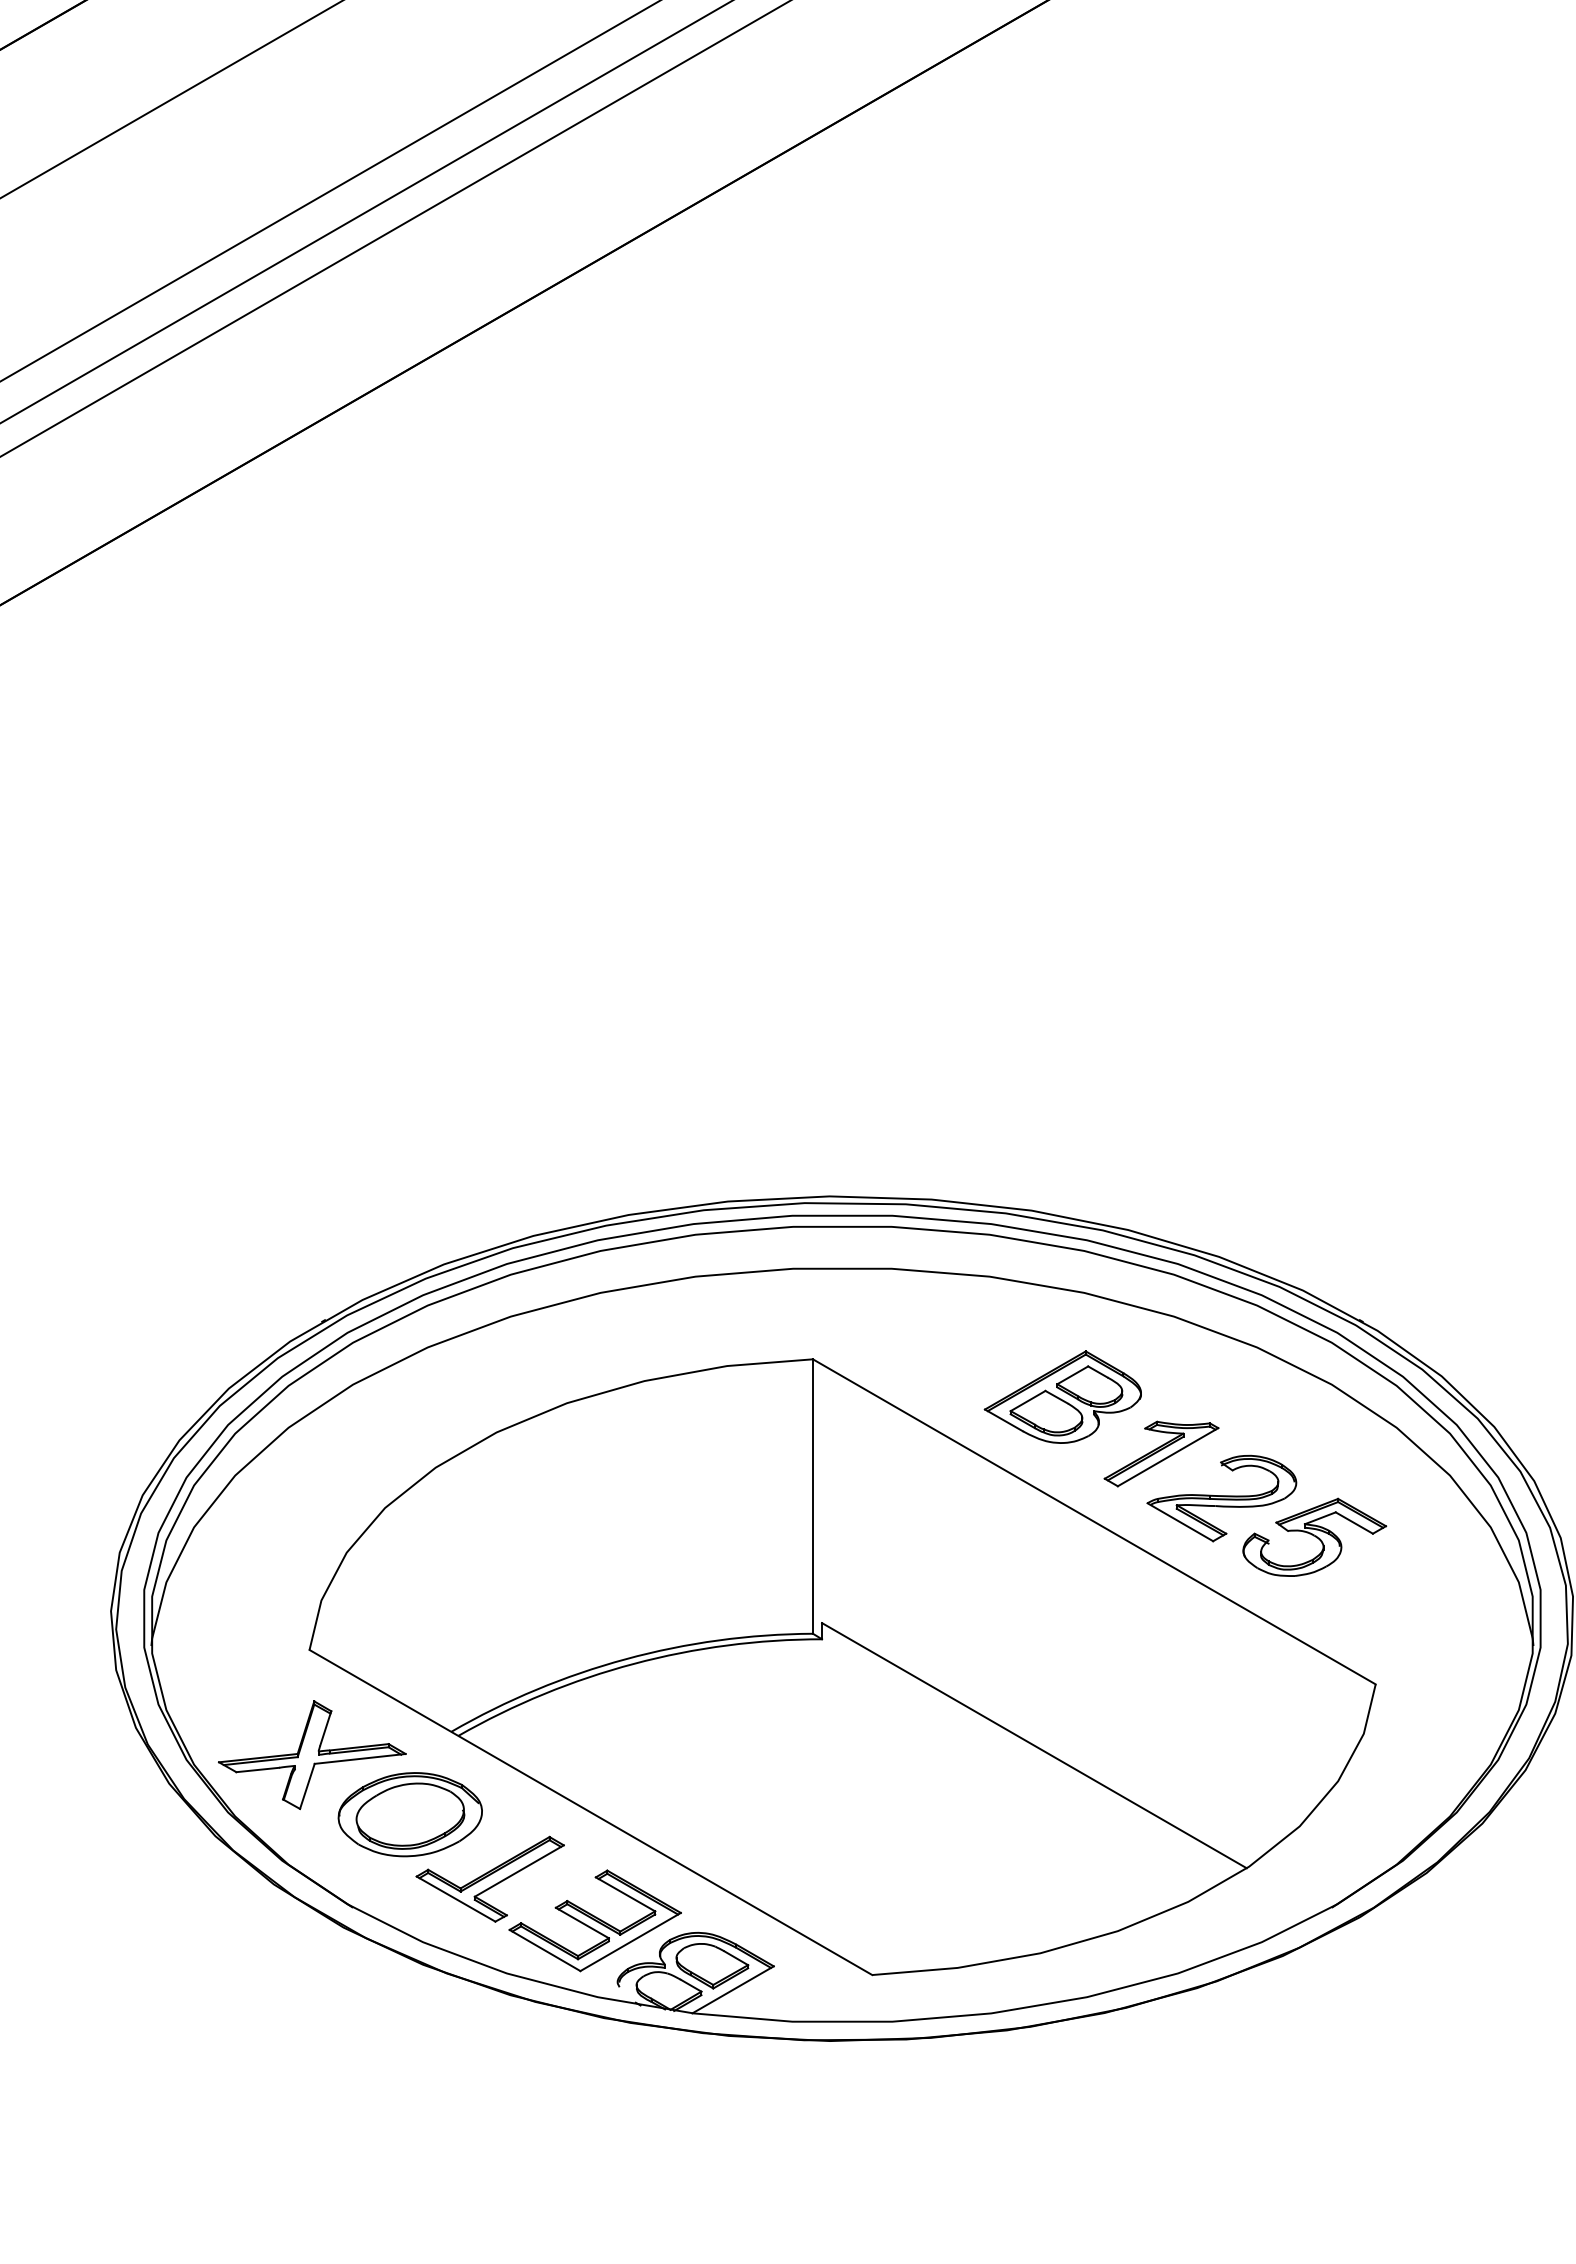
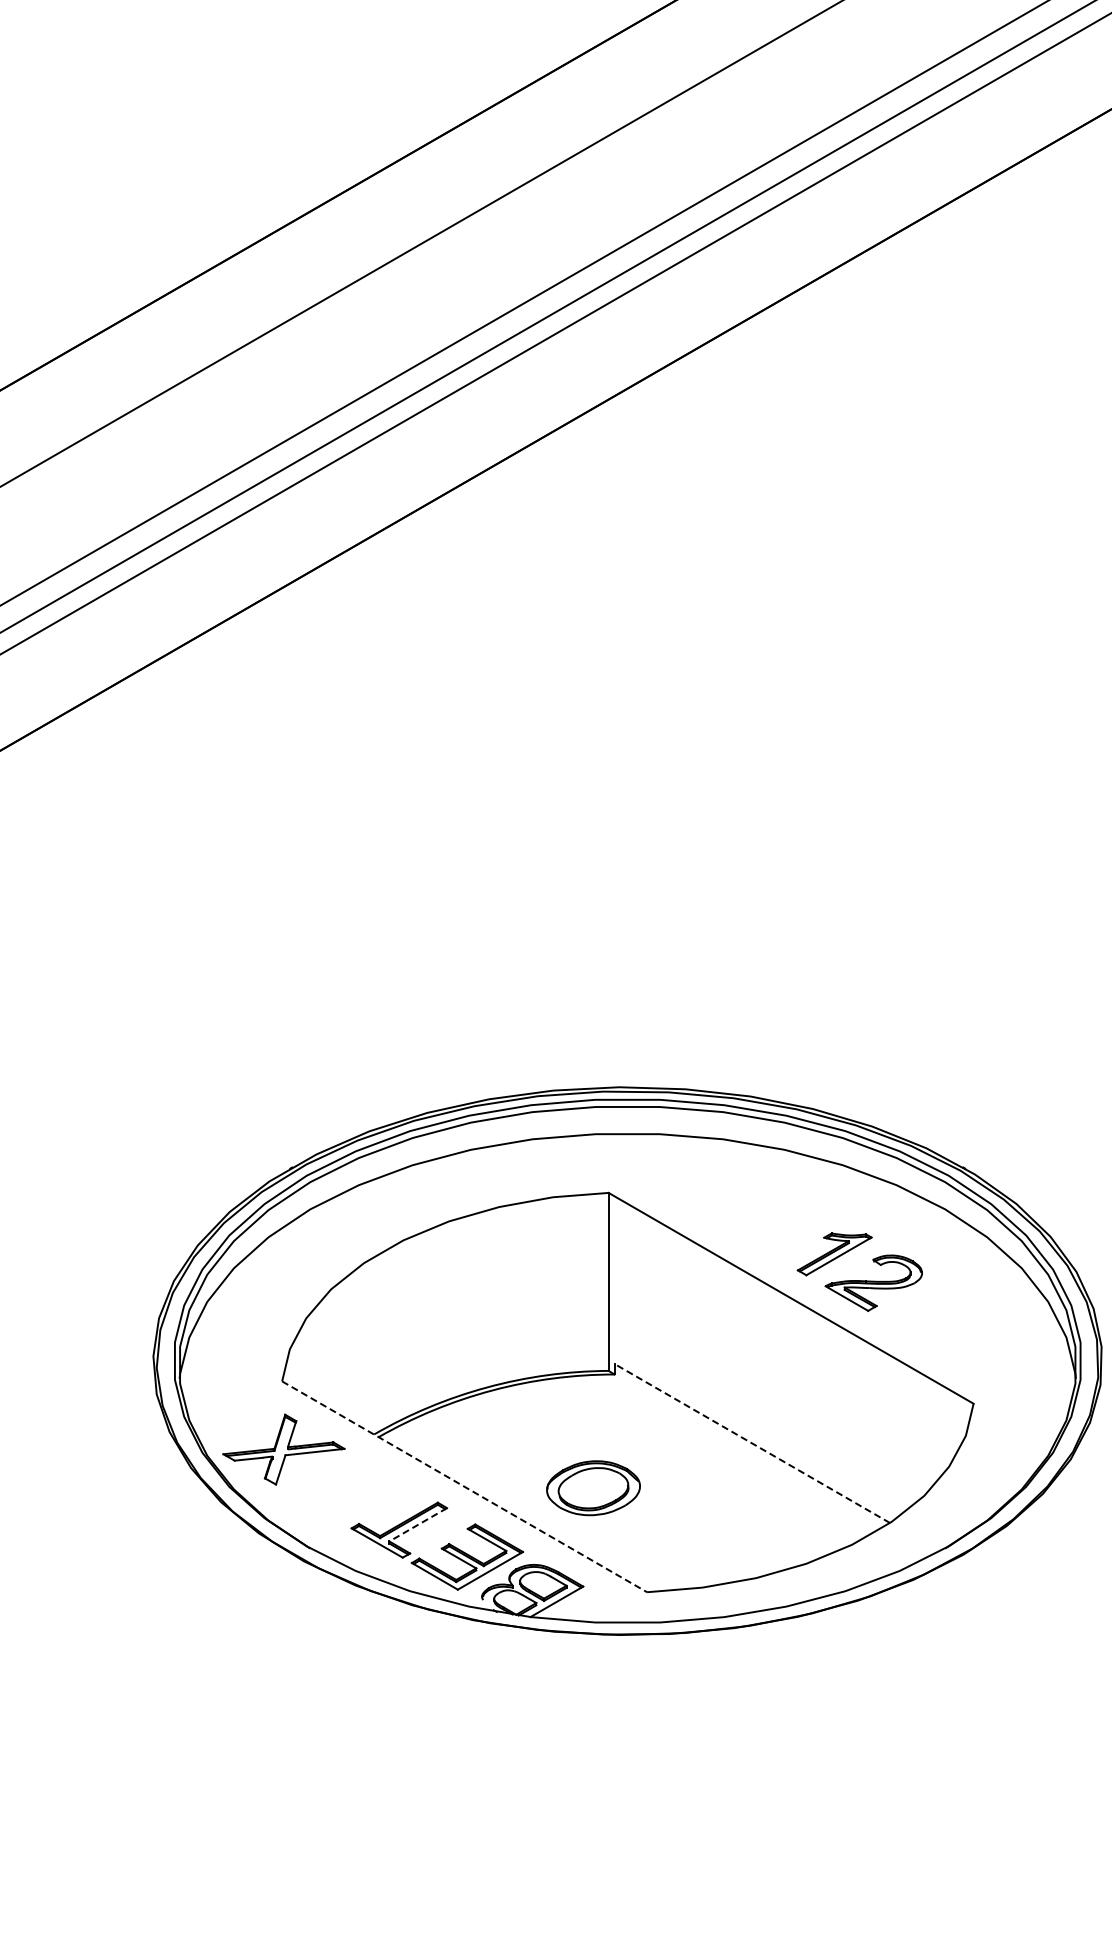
part: (1062, 1397) -> (770, 1217), removed
part: (1313, 1537) -> (933, 1308), removed
line: (1033, 1745) -> (751, 1443), solid -> dashed
line: (590, 1811) -> (464, 1486), solid -> dashed
part: (410, 1815) -> (593, 1488), moved
line: (518, 1872) -> (417, 1525), solid -> dashed

